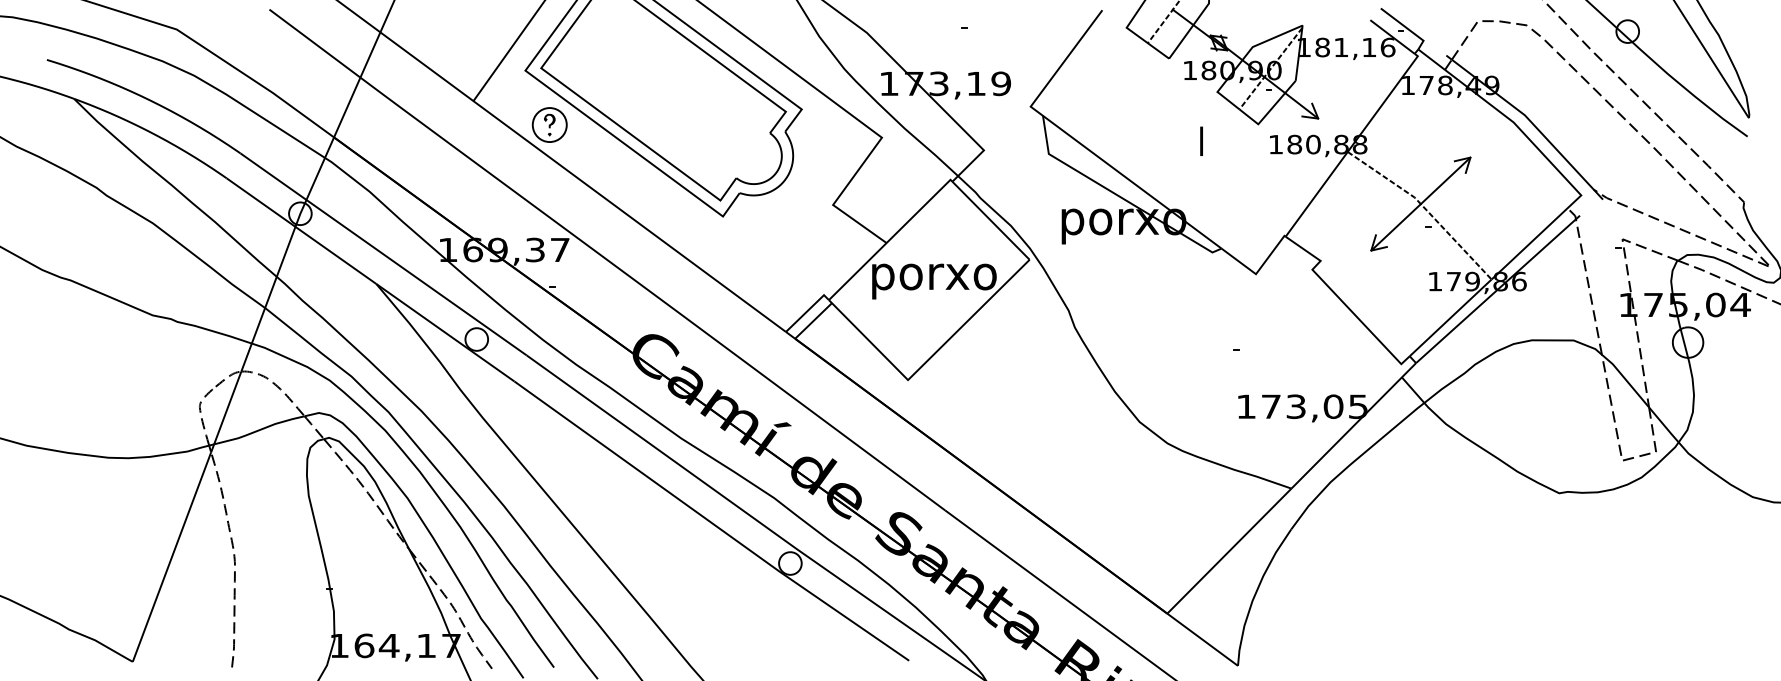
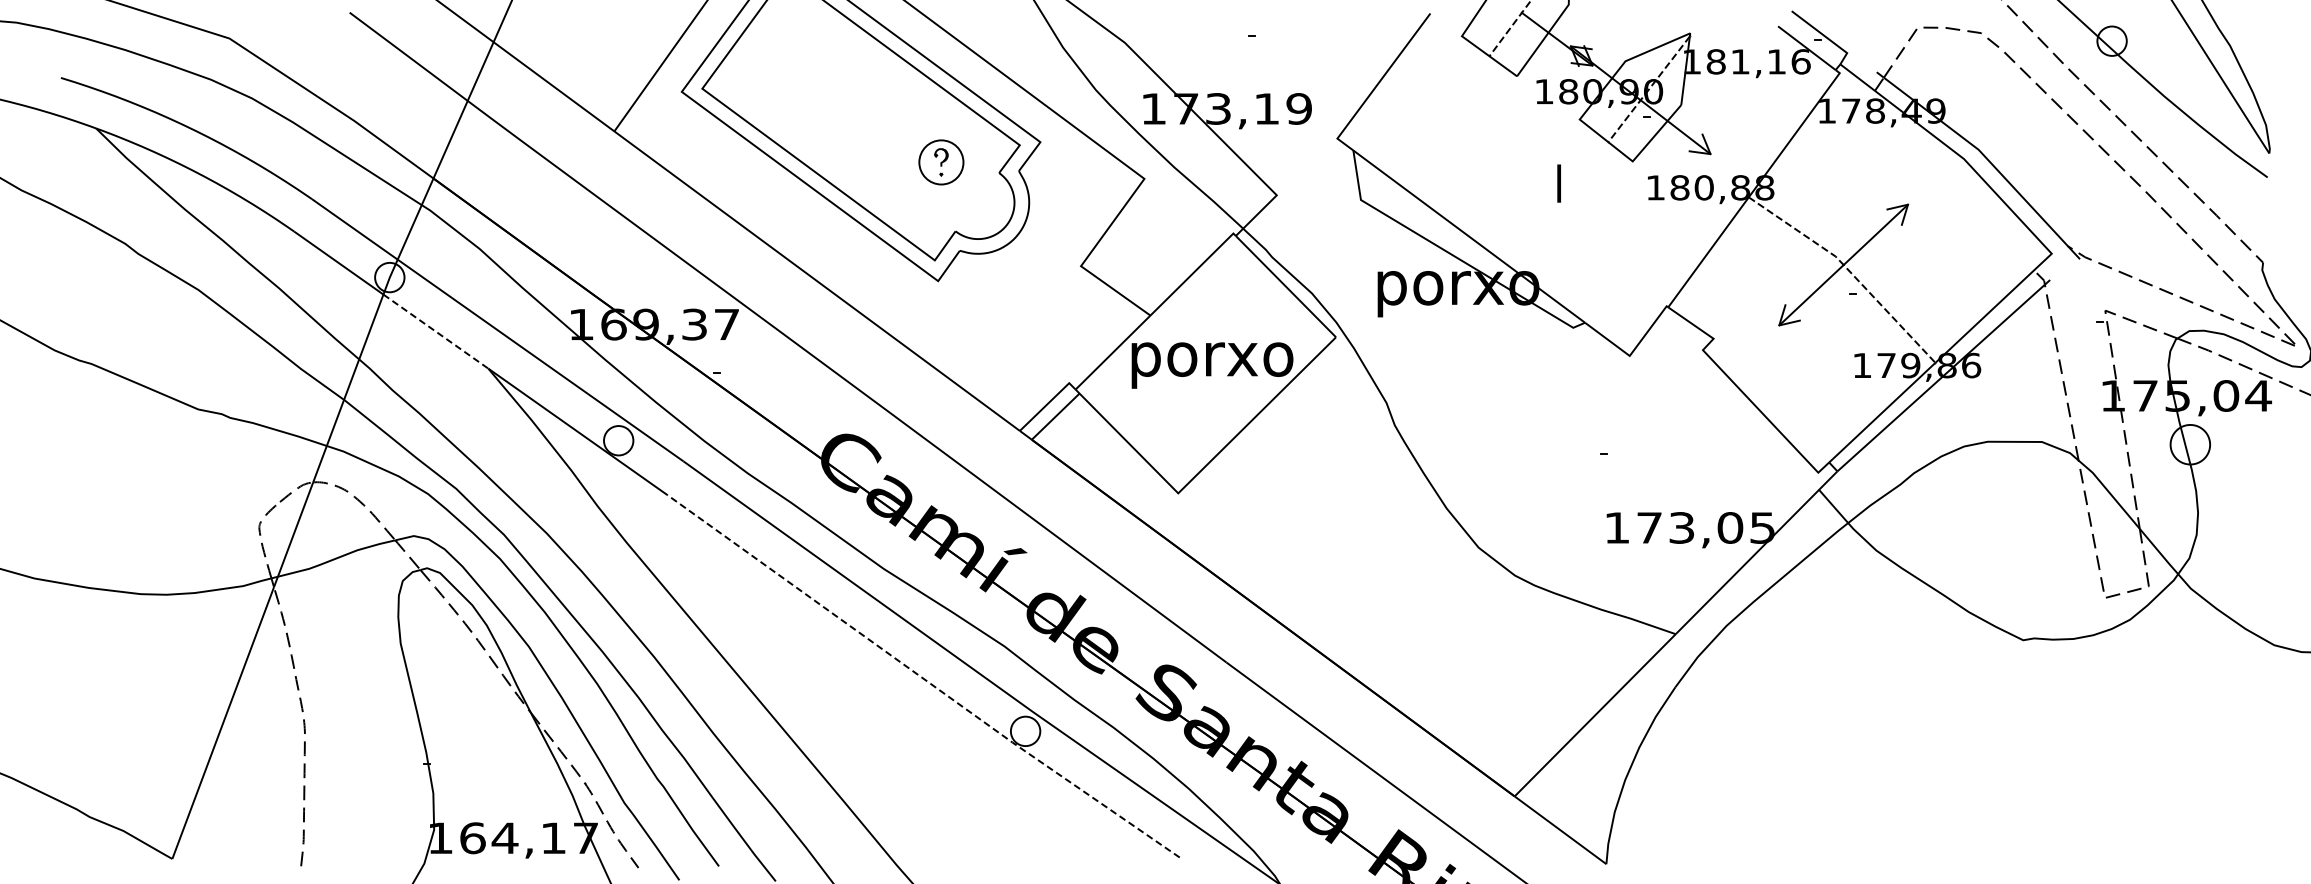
part: (549, 125) -> (941, 162), moved
line: (336, 255) -> (436, 331), solid -> dashed
line: (711, 522) -> (923, 678), solid -> dashed

